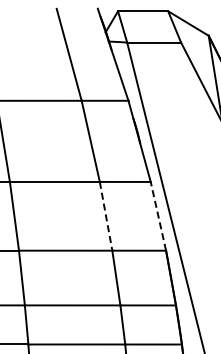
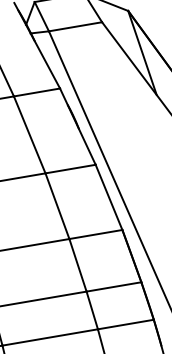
line: (158, 215) -> (108, 196), dashed -> solid
line: (106, 216) -> (57, 206), dashed -> solid

